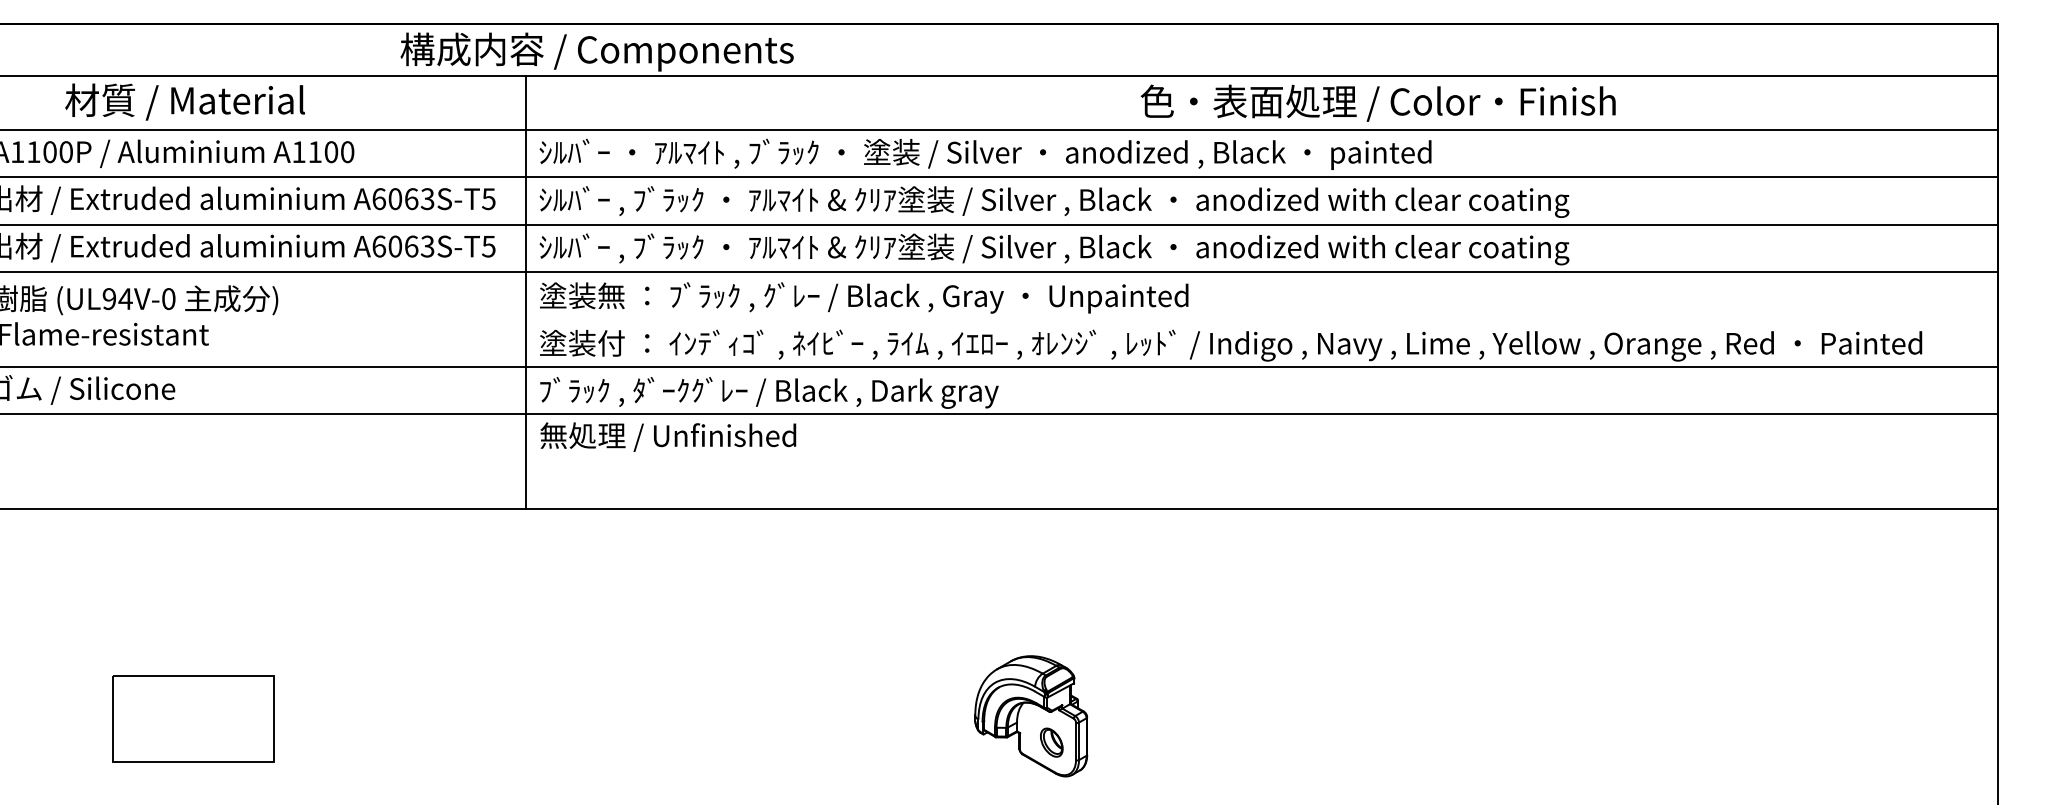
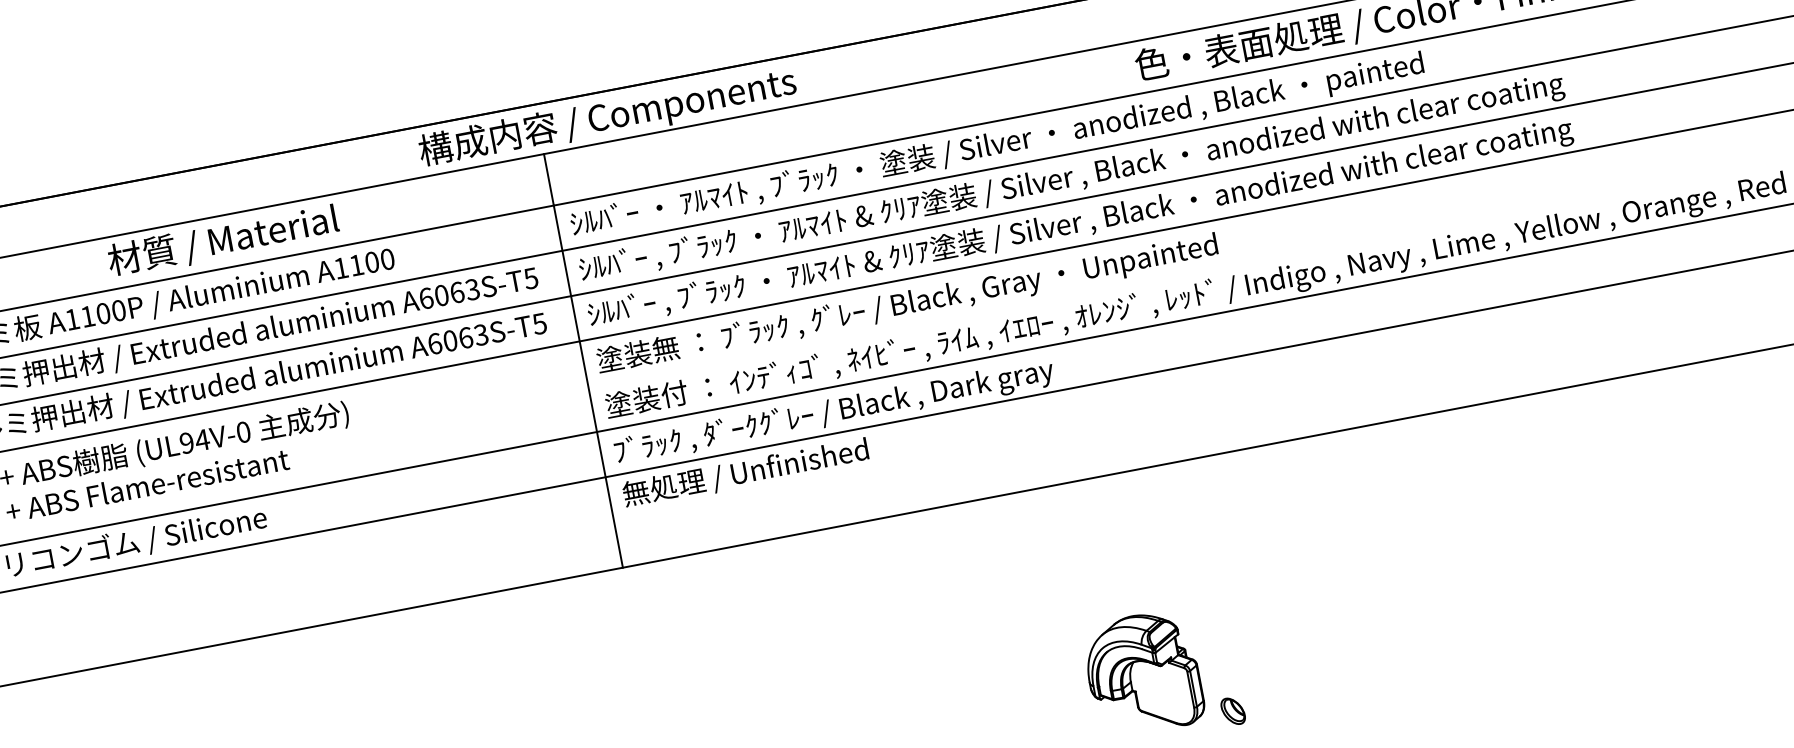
part: (1051, 742) -> (1232, 711), moved

